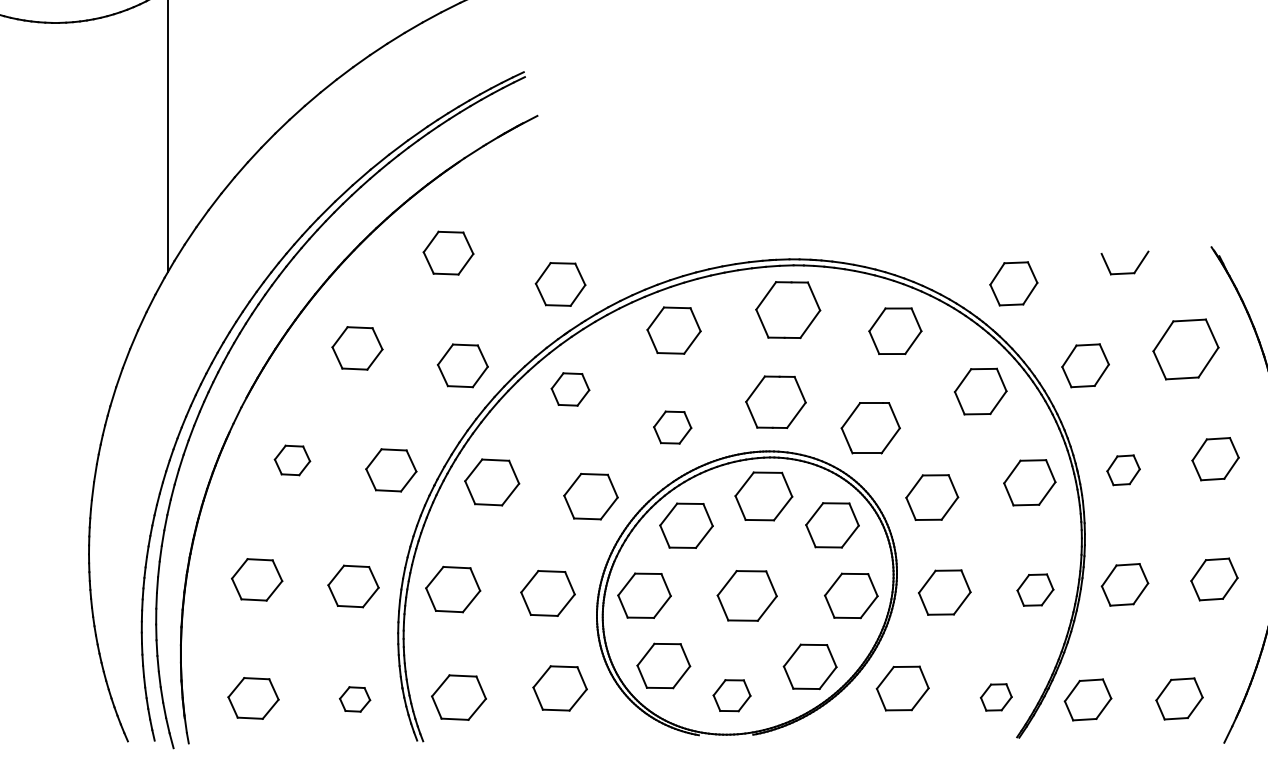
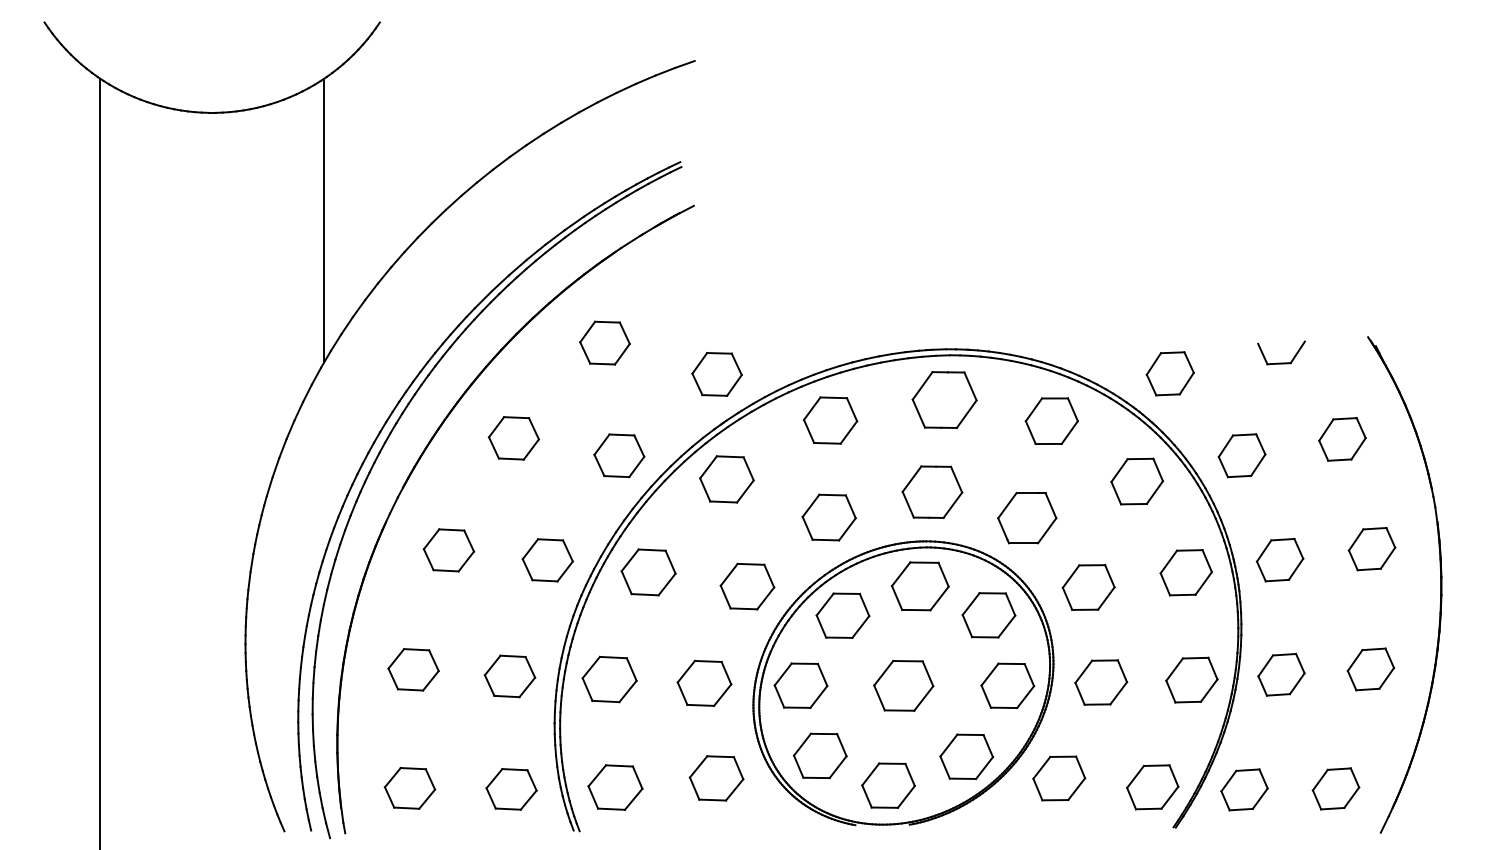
part: (1186, 349) -> (1342, 439), size x0.71
part: (570, 389) -> (726, 479), size x1.43
part: (672, 427) -> (828, 517), size x1.43
part: (292, 460) -> (448, 550), size x1.43
part: (1123, 470) -> (1279, 560), size x1.43
part: (1035, 589) -> (1191, 679), size x1.43
part: (732, 695) -> (888, 785), size x1.43
part: (996, 697) -> (1152, 787), size x1.67
part: (355, 699) -> (511, 789), size x1.67

